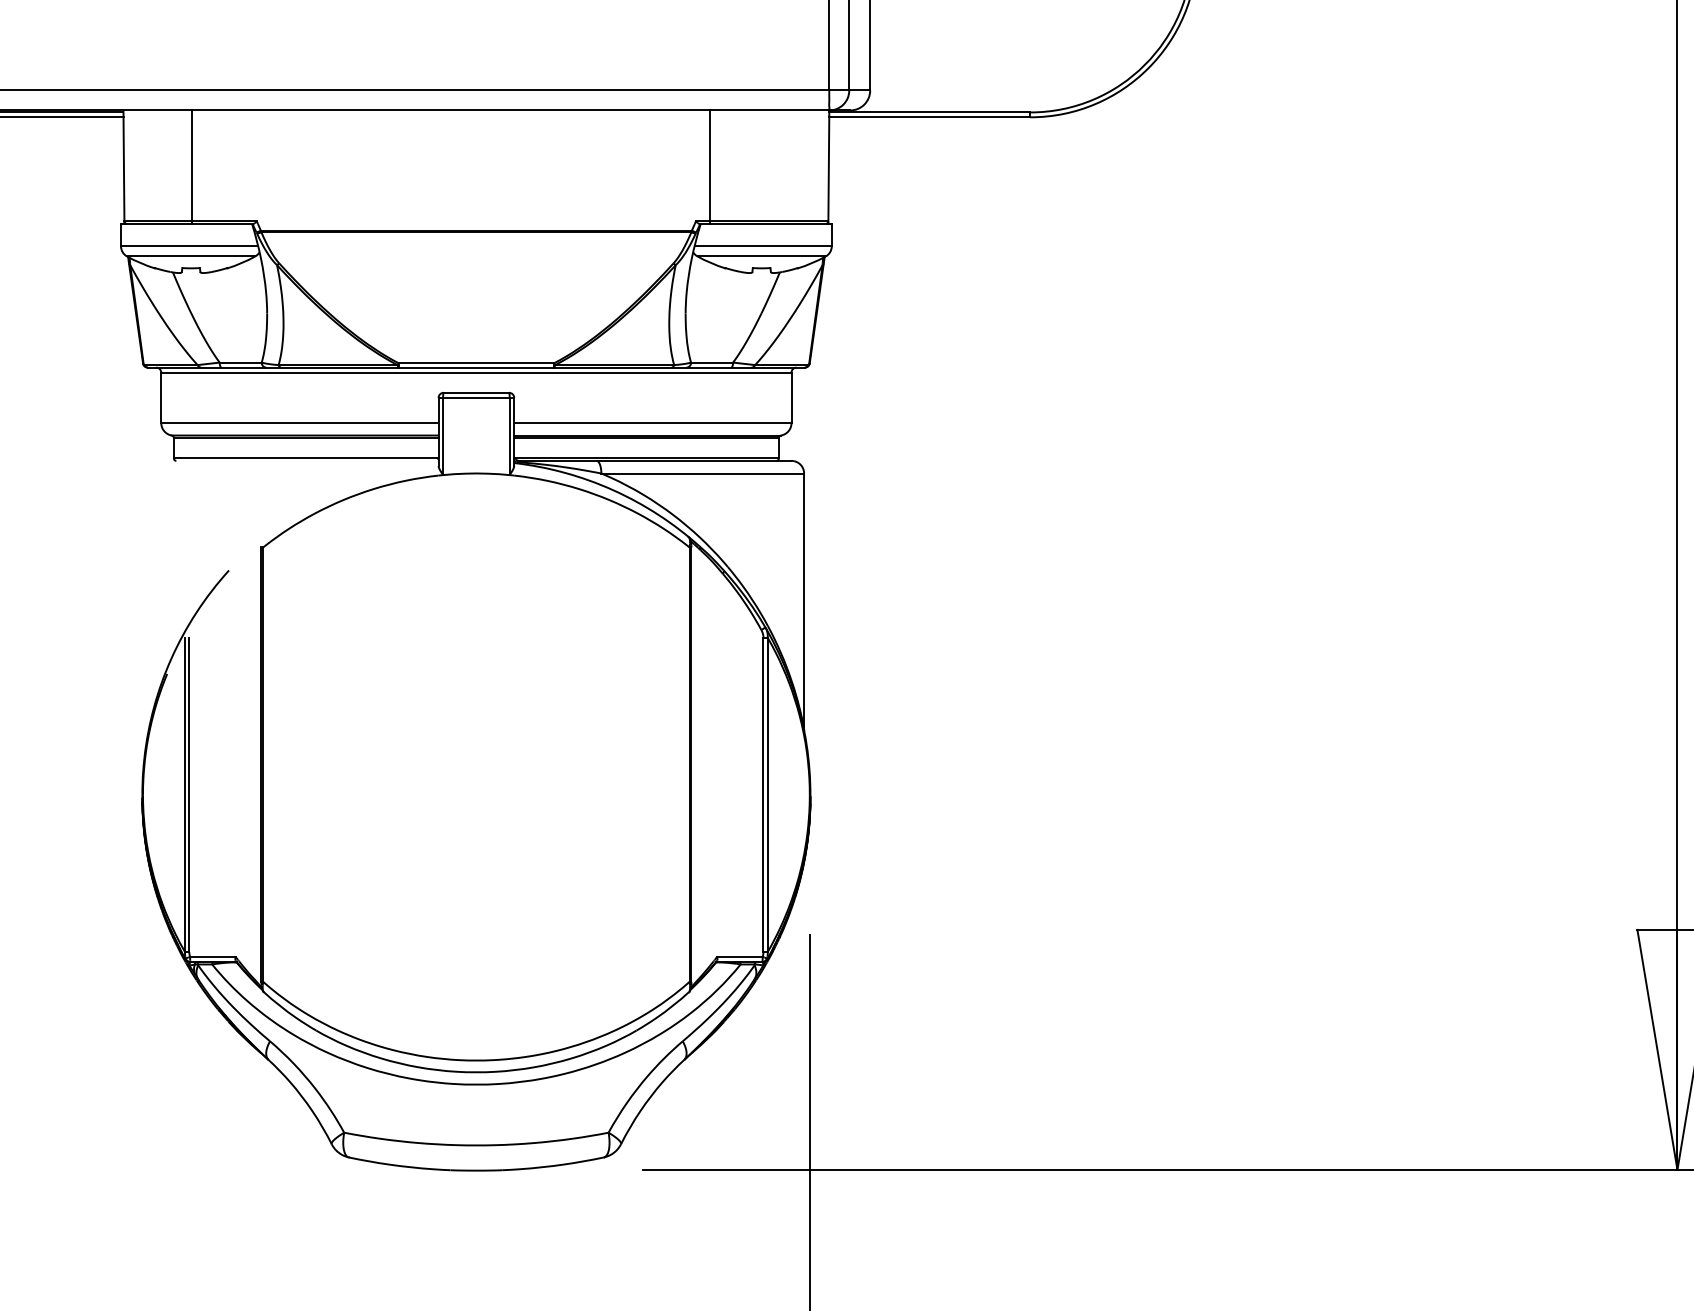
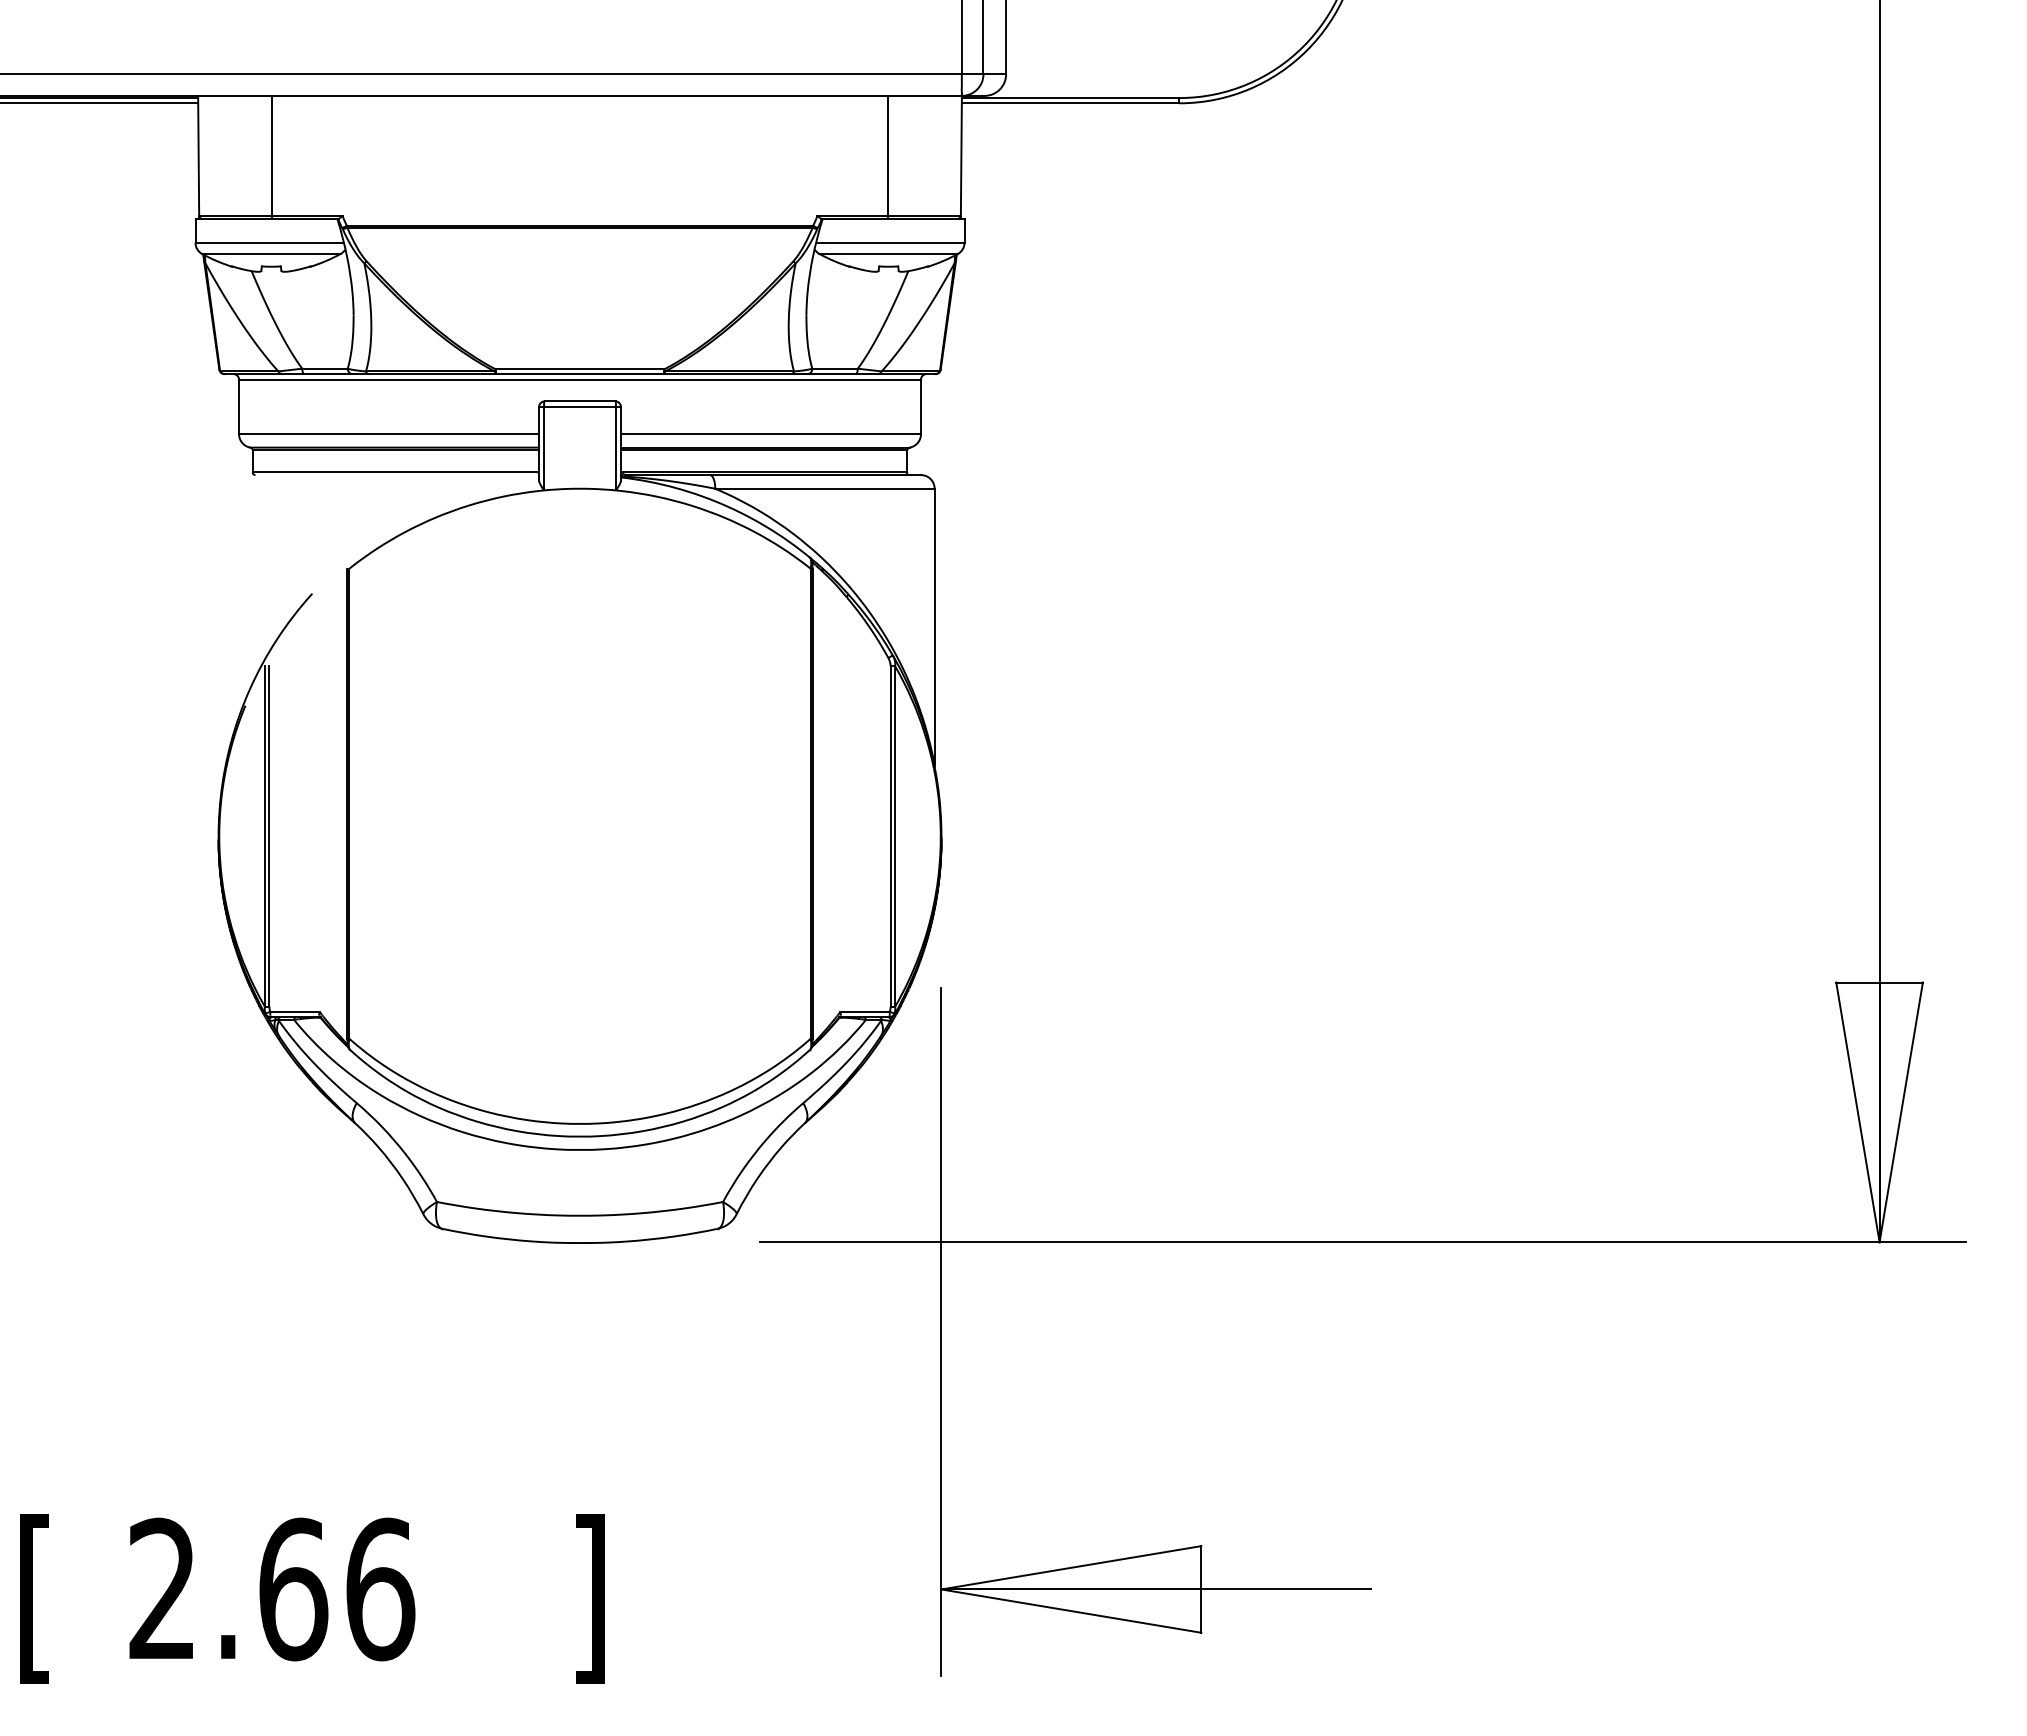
line: (709, 166) -> (888, 156), moved

